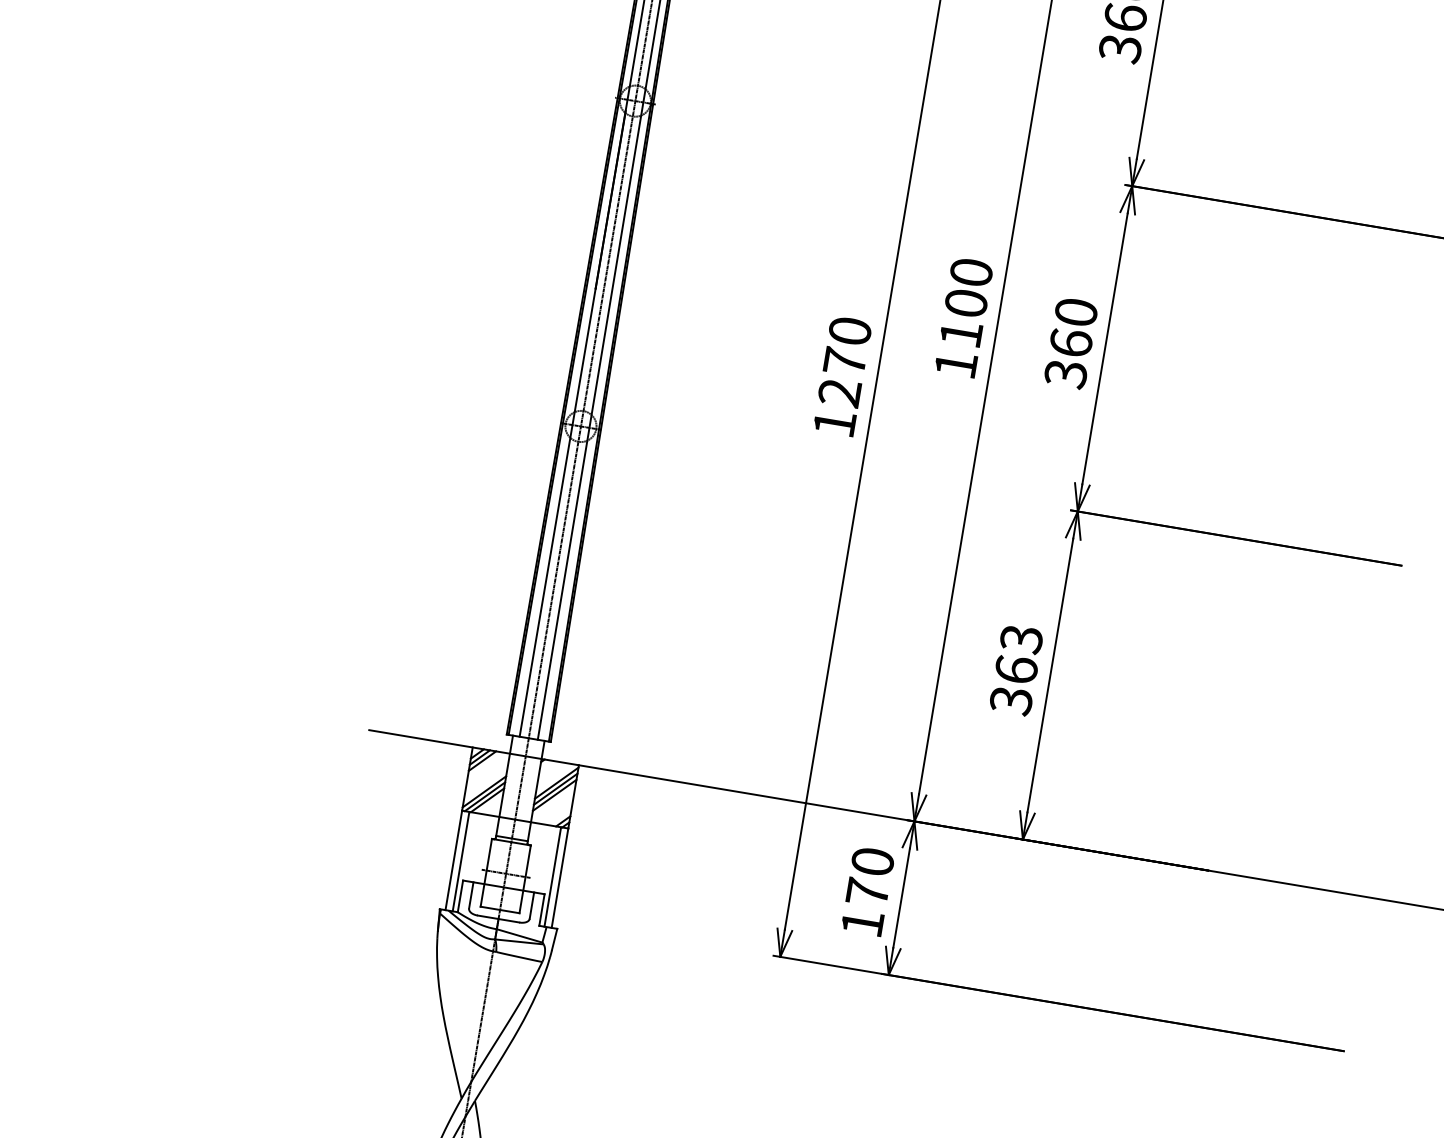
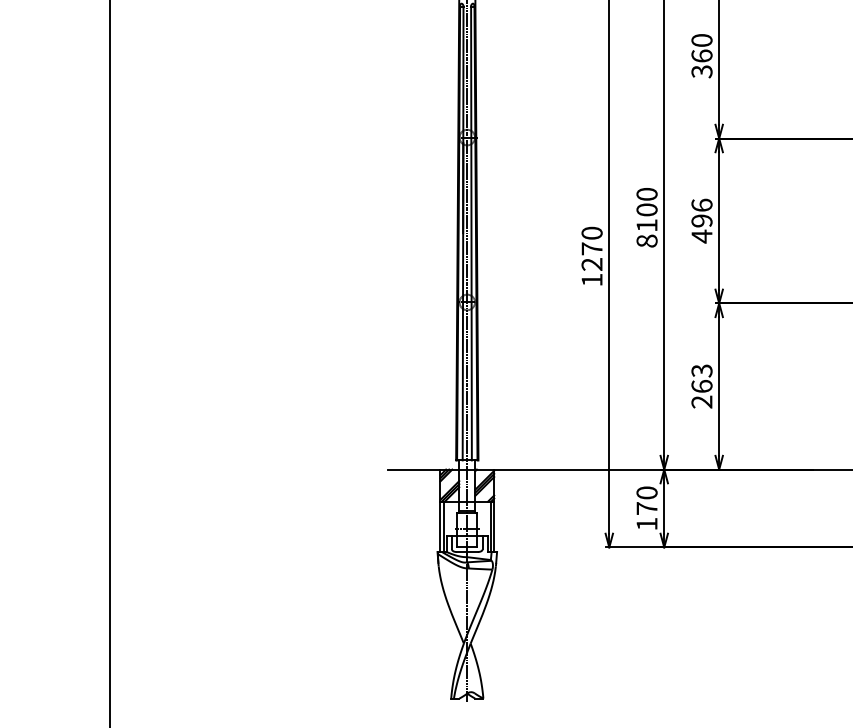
text: (1070, 342) -> (701, 220), 360 -> 496
text: (955, 363) -> (646, 240), 1100 -> 8100
text: (1012, 699) -> (702, 401), 363 -> 263

